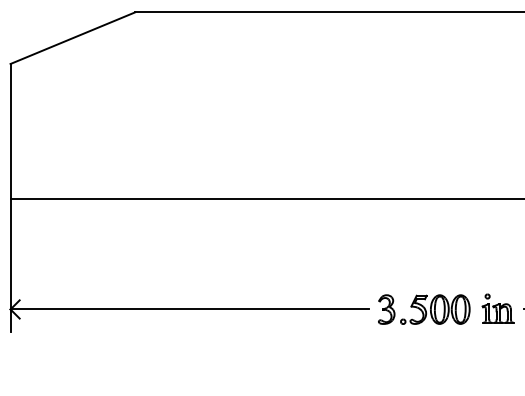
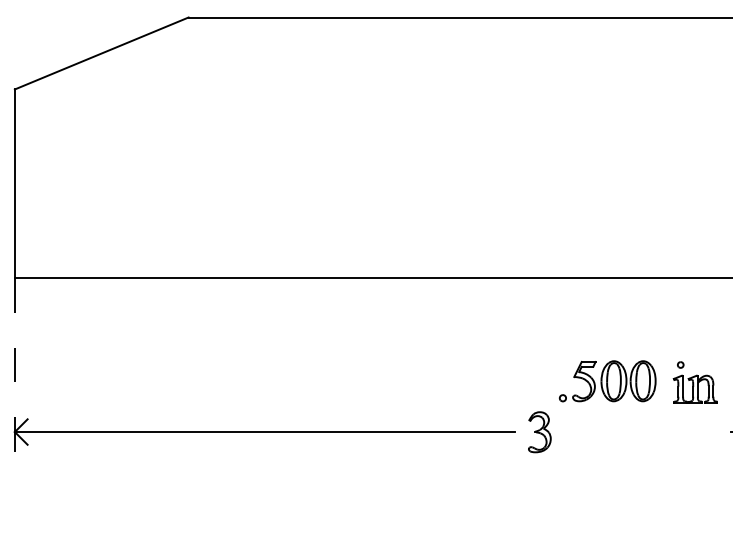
line: (10, 266) -> (14, 371), solid -> dashed
part: (435, 309) -> (607, 381), moved
part: (497, 309) -> (694, 382), moved

